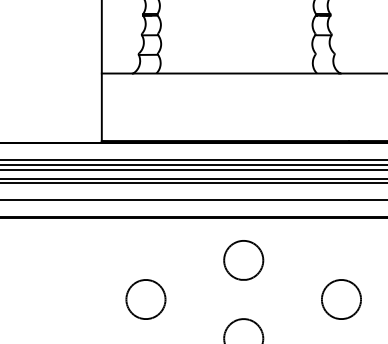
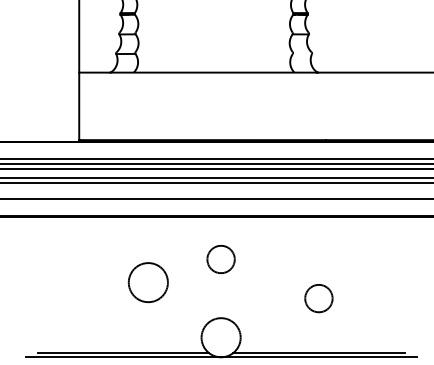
part: (243, 260) -> (220, 259), size x0.7
part: (145, 299) -> (147, 282), moved
part: (341, 299) -> (318, 298), size x0.7

